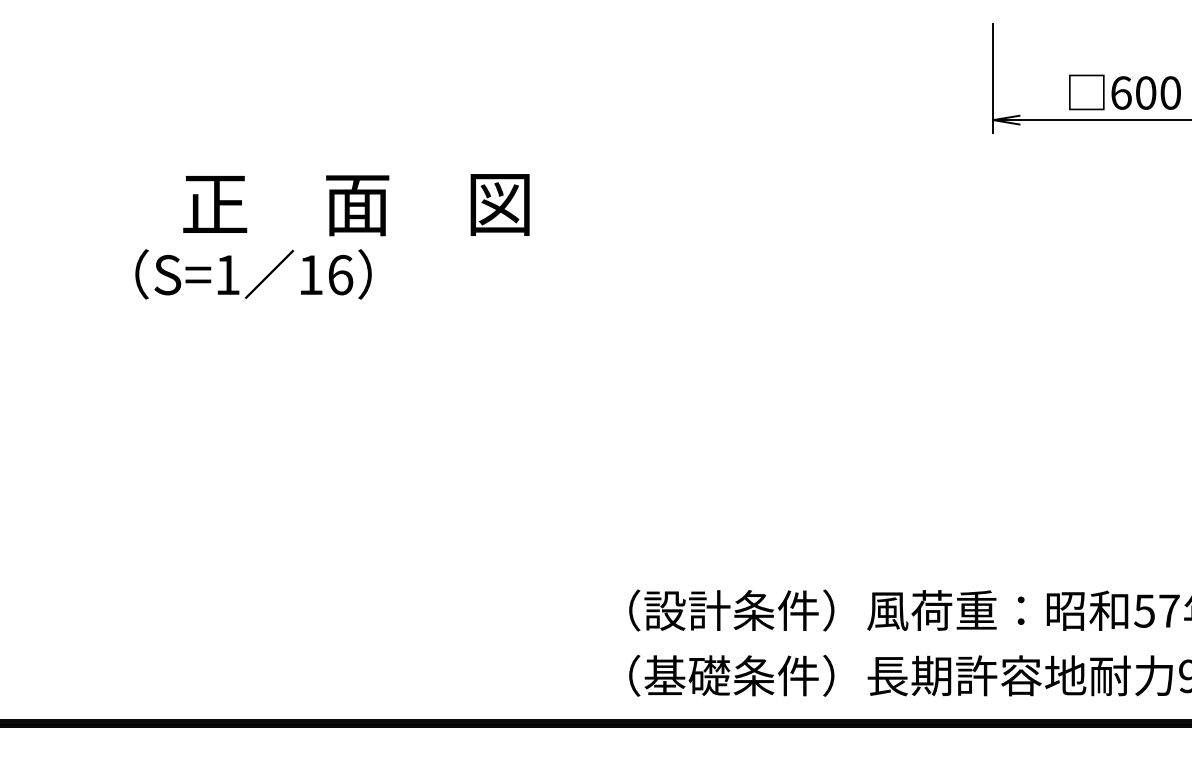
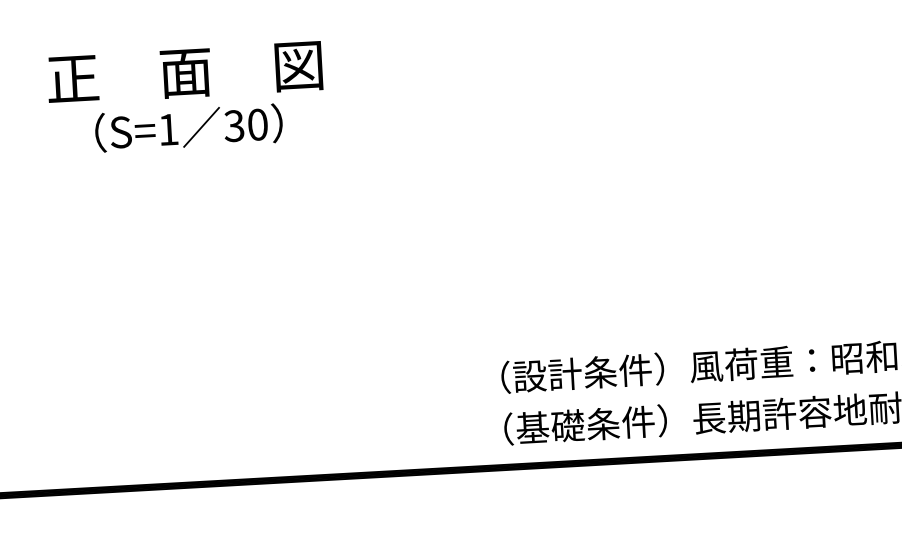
text: (356, 205) -> (185, 73), moved
text: (325, 274) -> (245, 124), 16 -> 30

